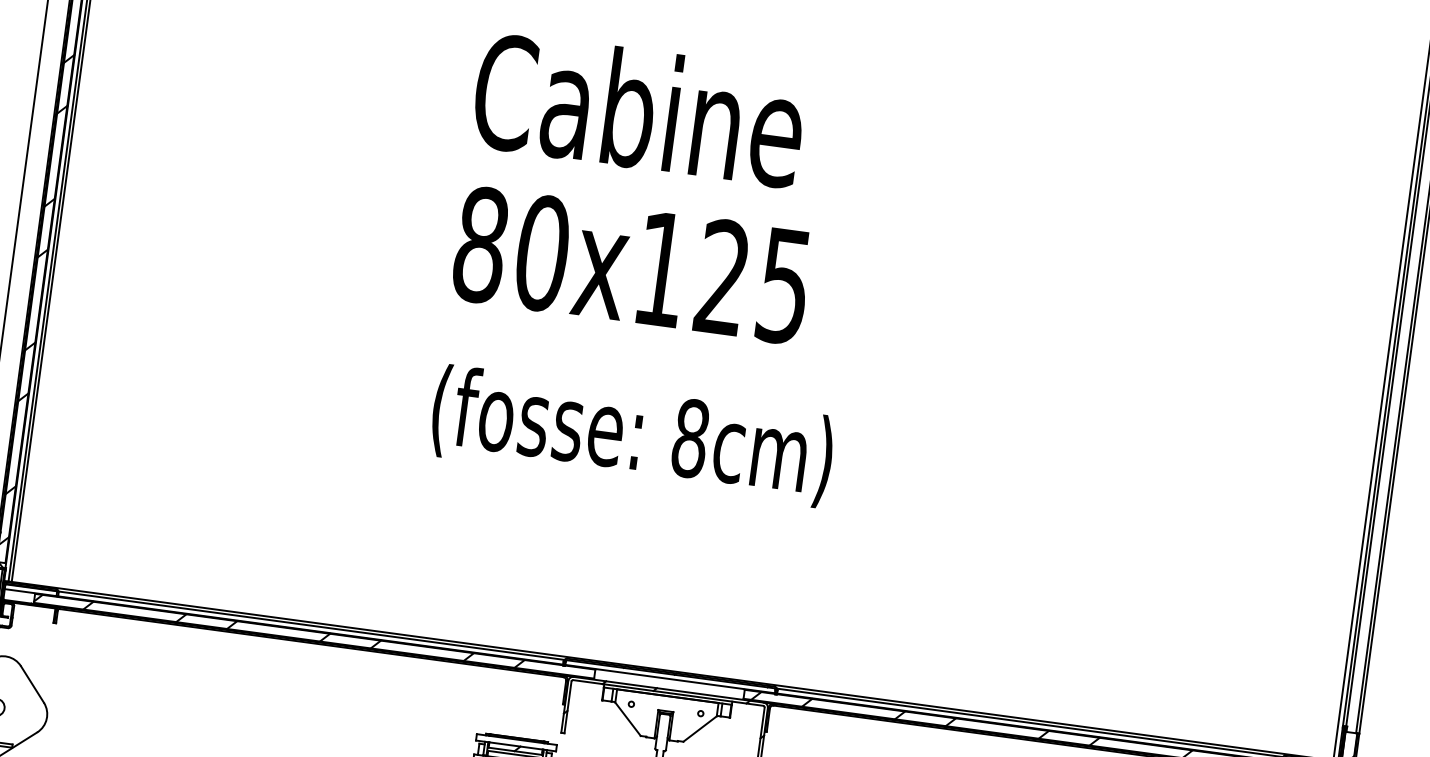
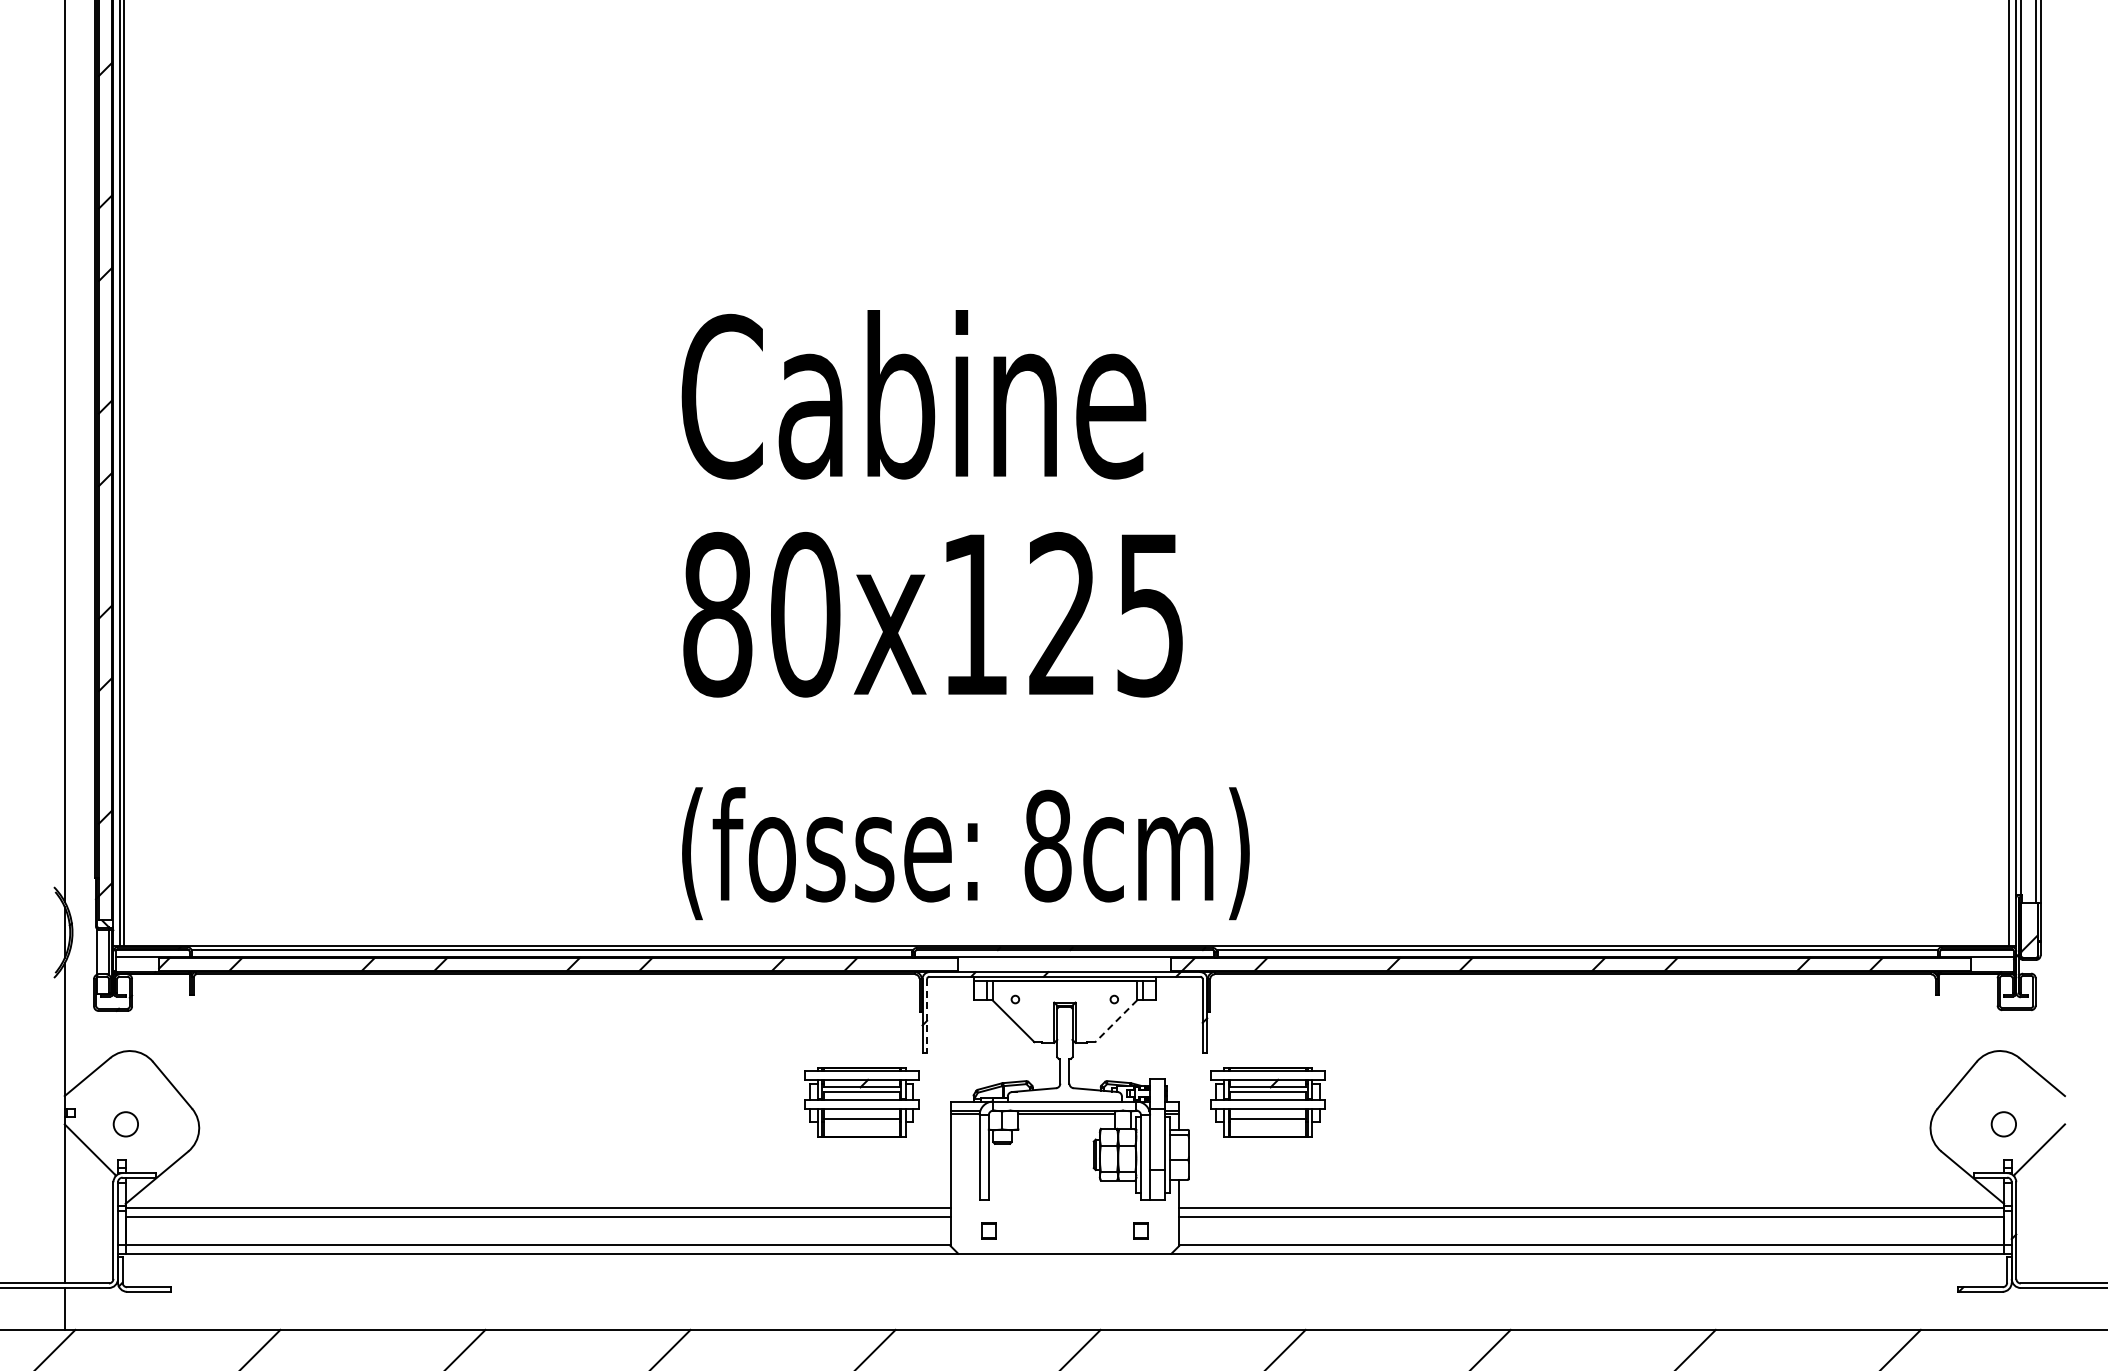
text: (654, 269) -> (965, 615), moved
line: (568, 707) -> (927, 1015), solid -> dashed
line: (700, 729) -> (1116, 1021), solid -> dashed

